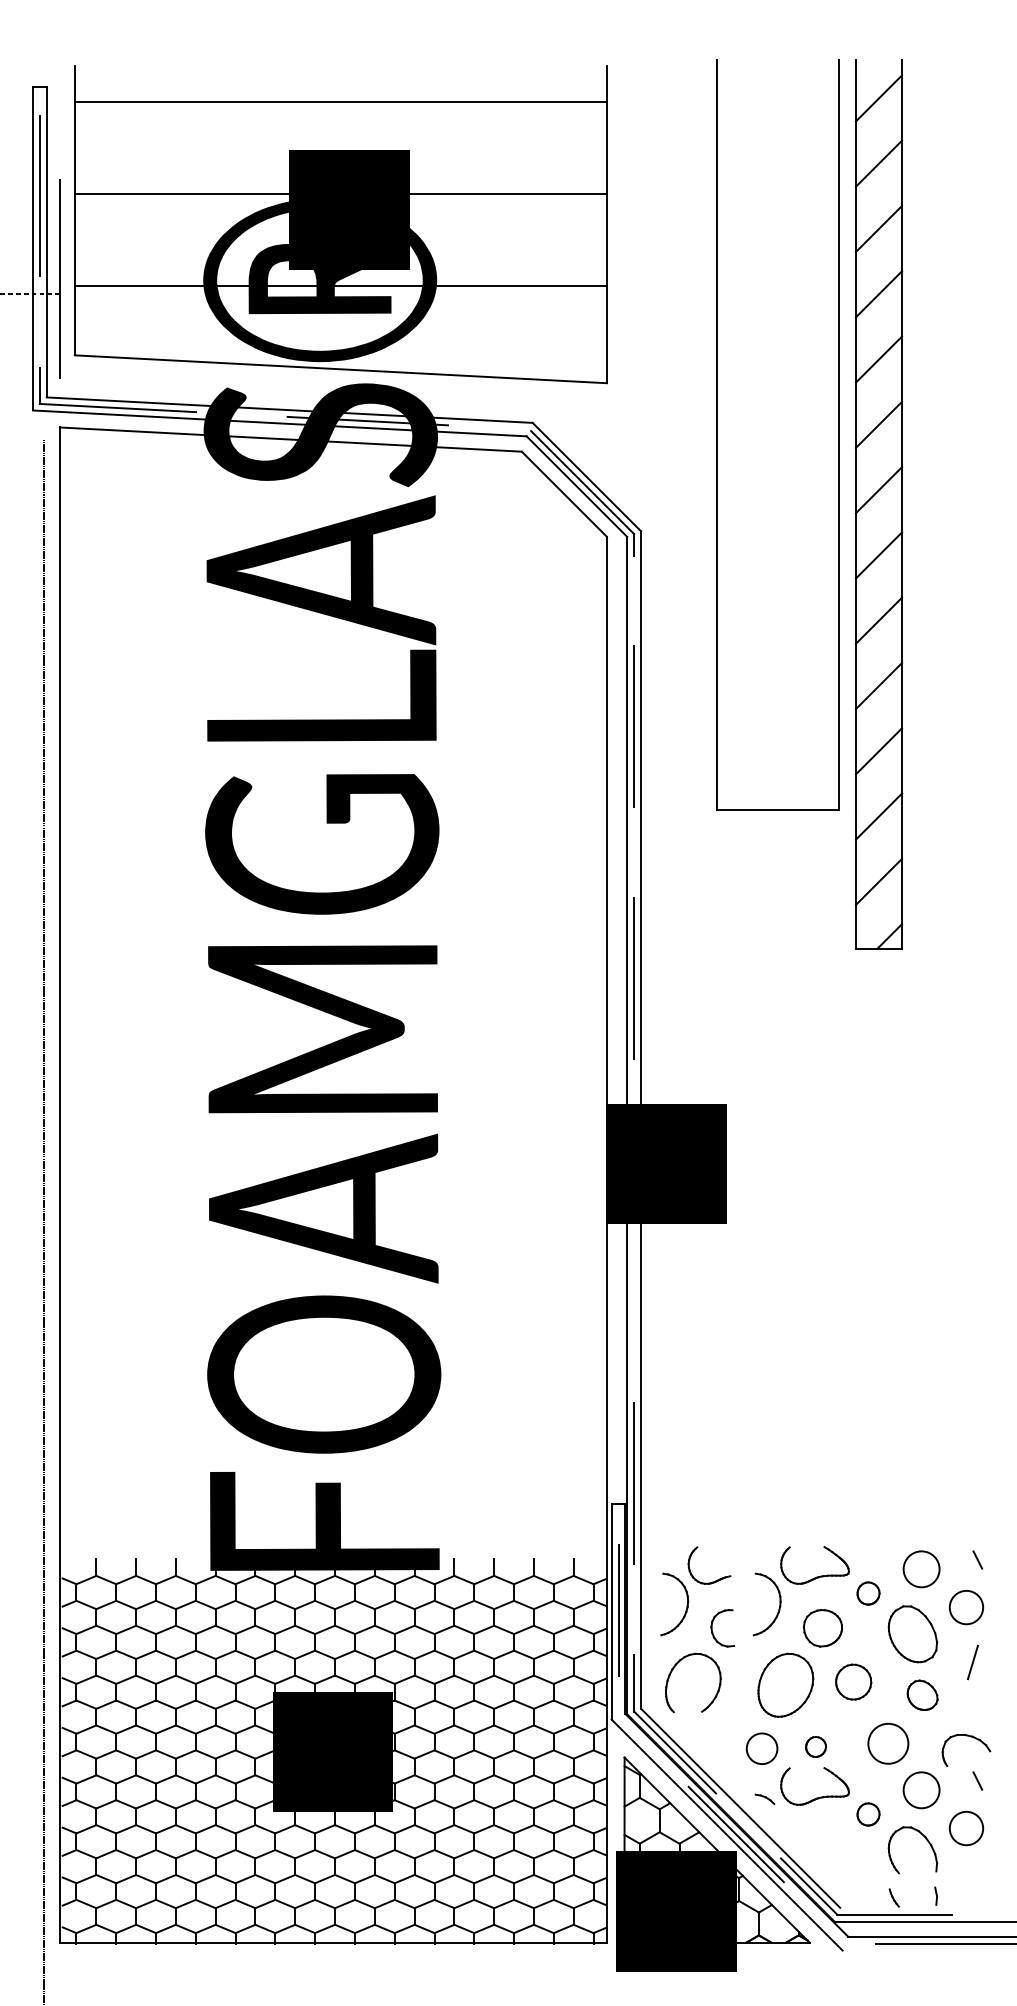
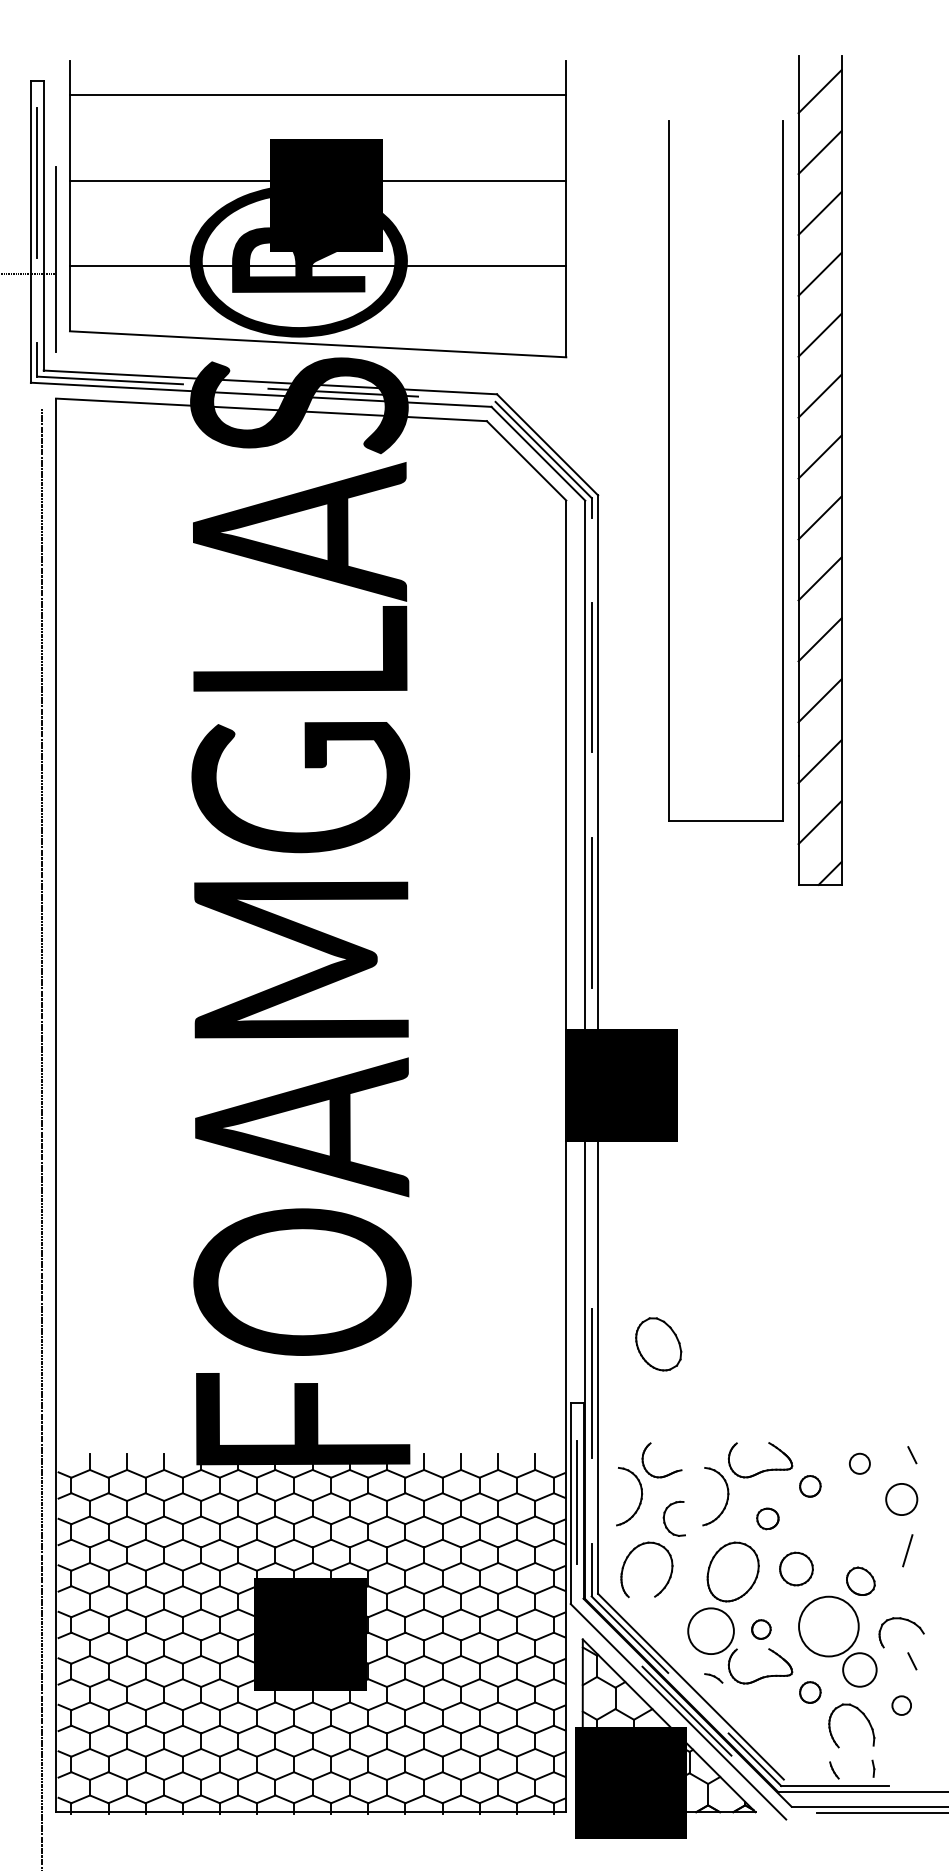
part: (717, 434) -> (669, 470), moved
circle: (921, 1569) -> (859, 1463), size x0.6
part: (822, 1628) -> (767, 1519), size x0.6
part: (912, 1634) -> (658, 1344), moved
circle: (888, 1743) -> (829, 1626), size x1.6
circle: (761, 1748) -> (710, 1630), size x1.6
circle: (966, 1828) -> (901, 1705), size x0.6

